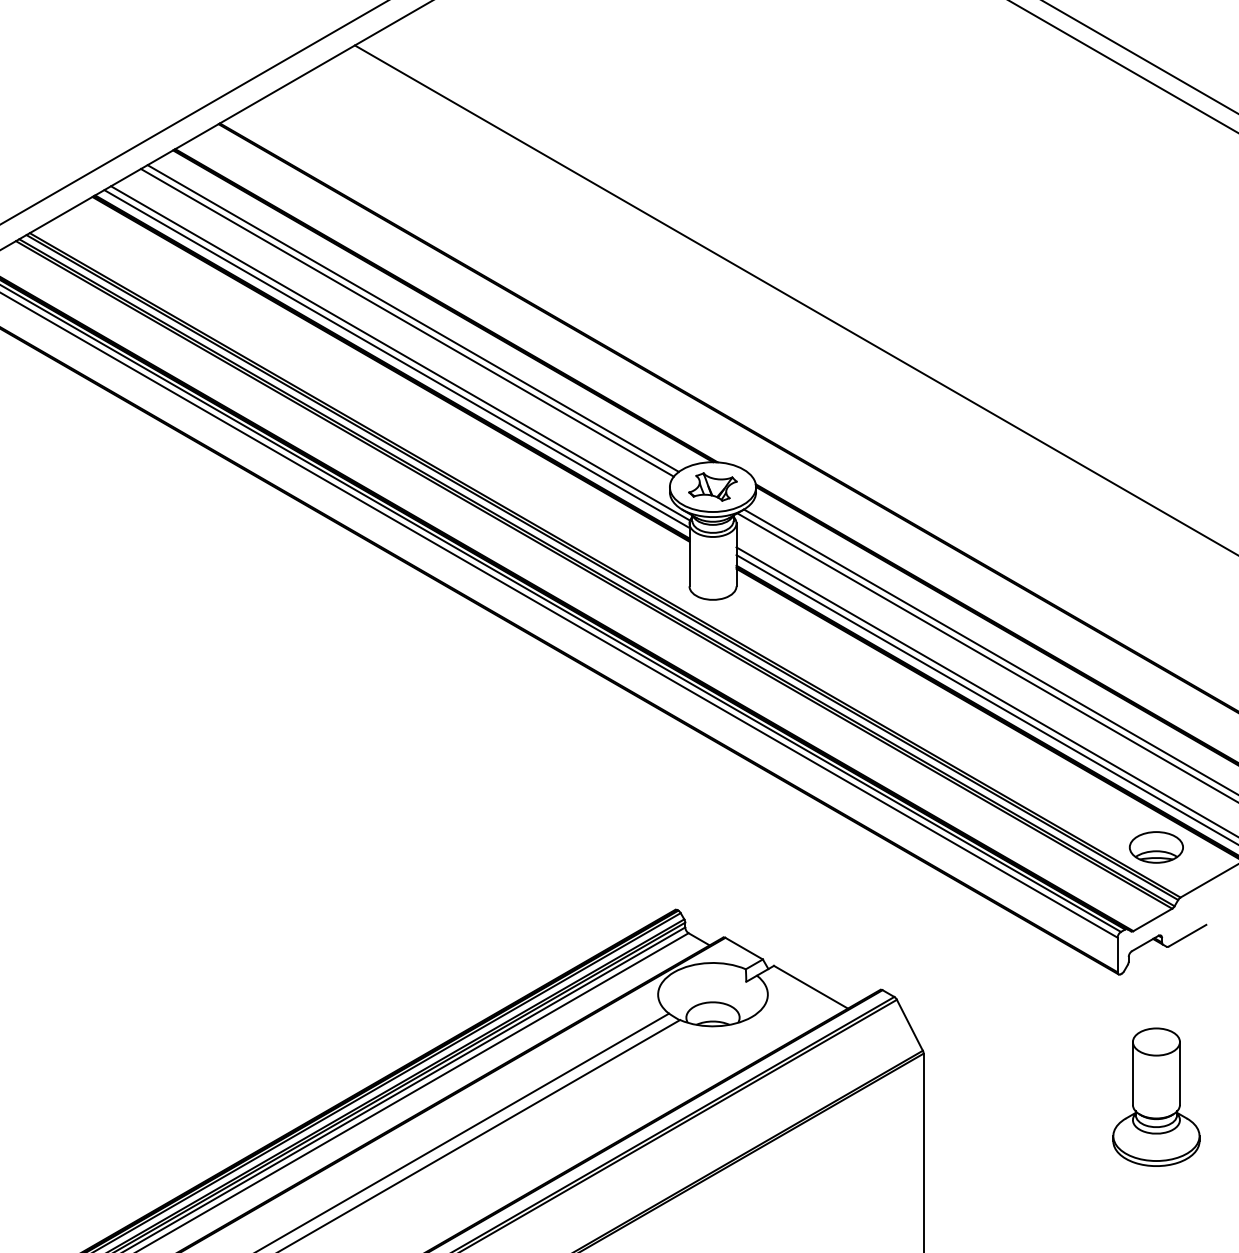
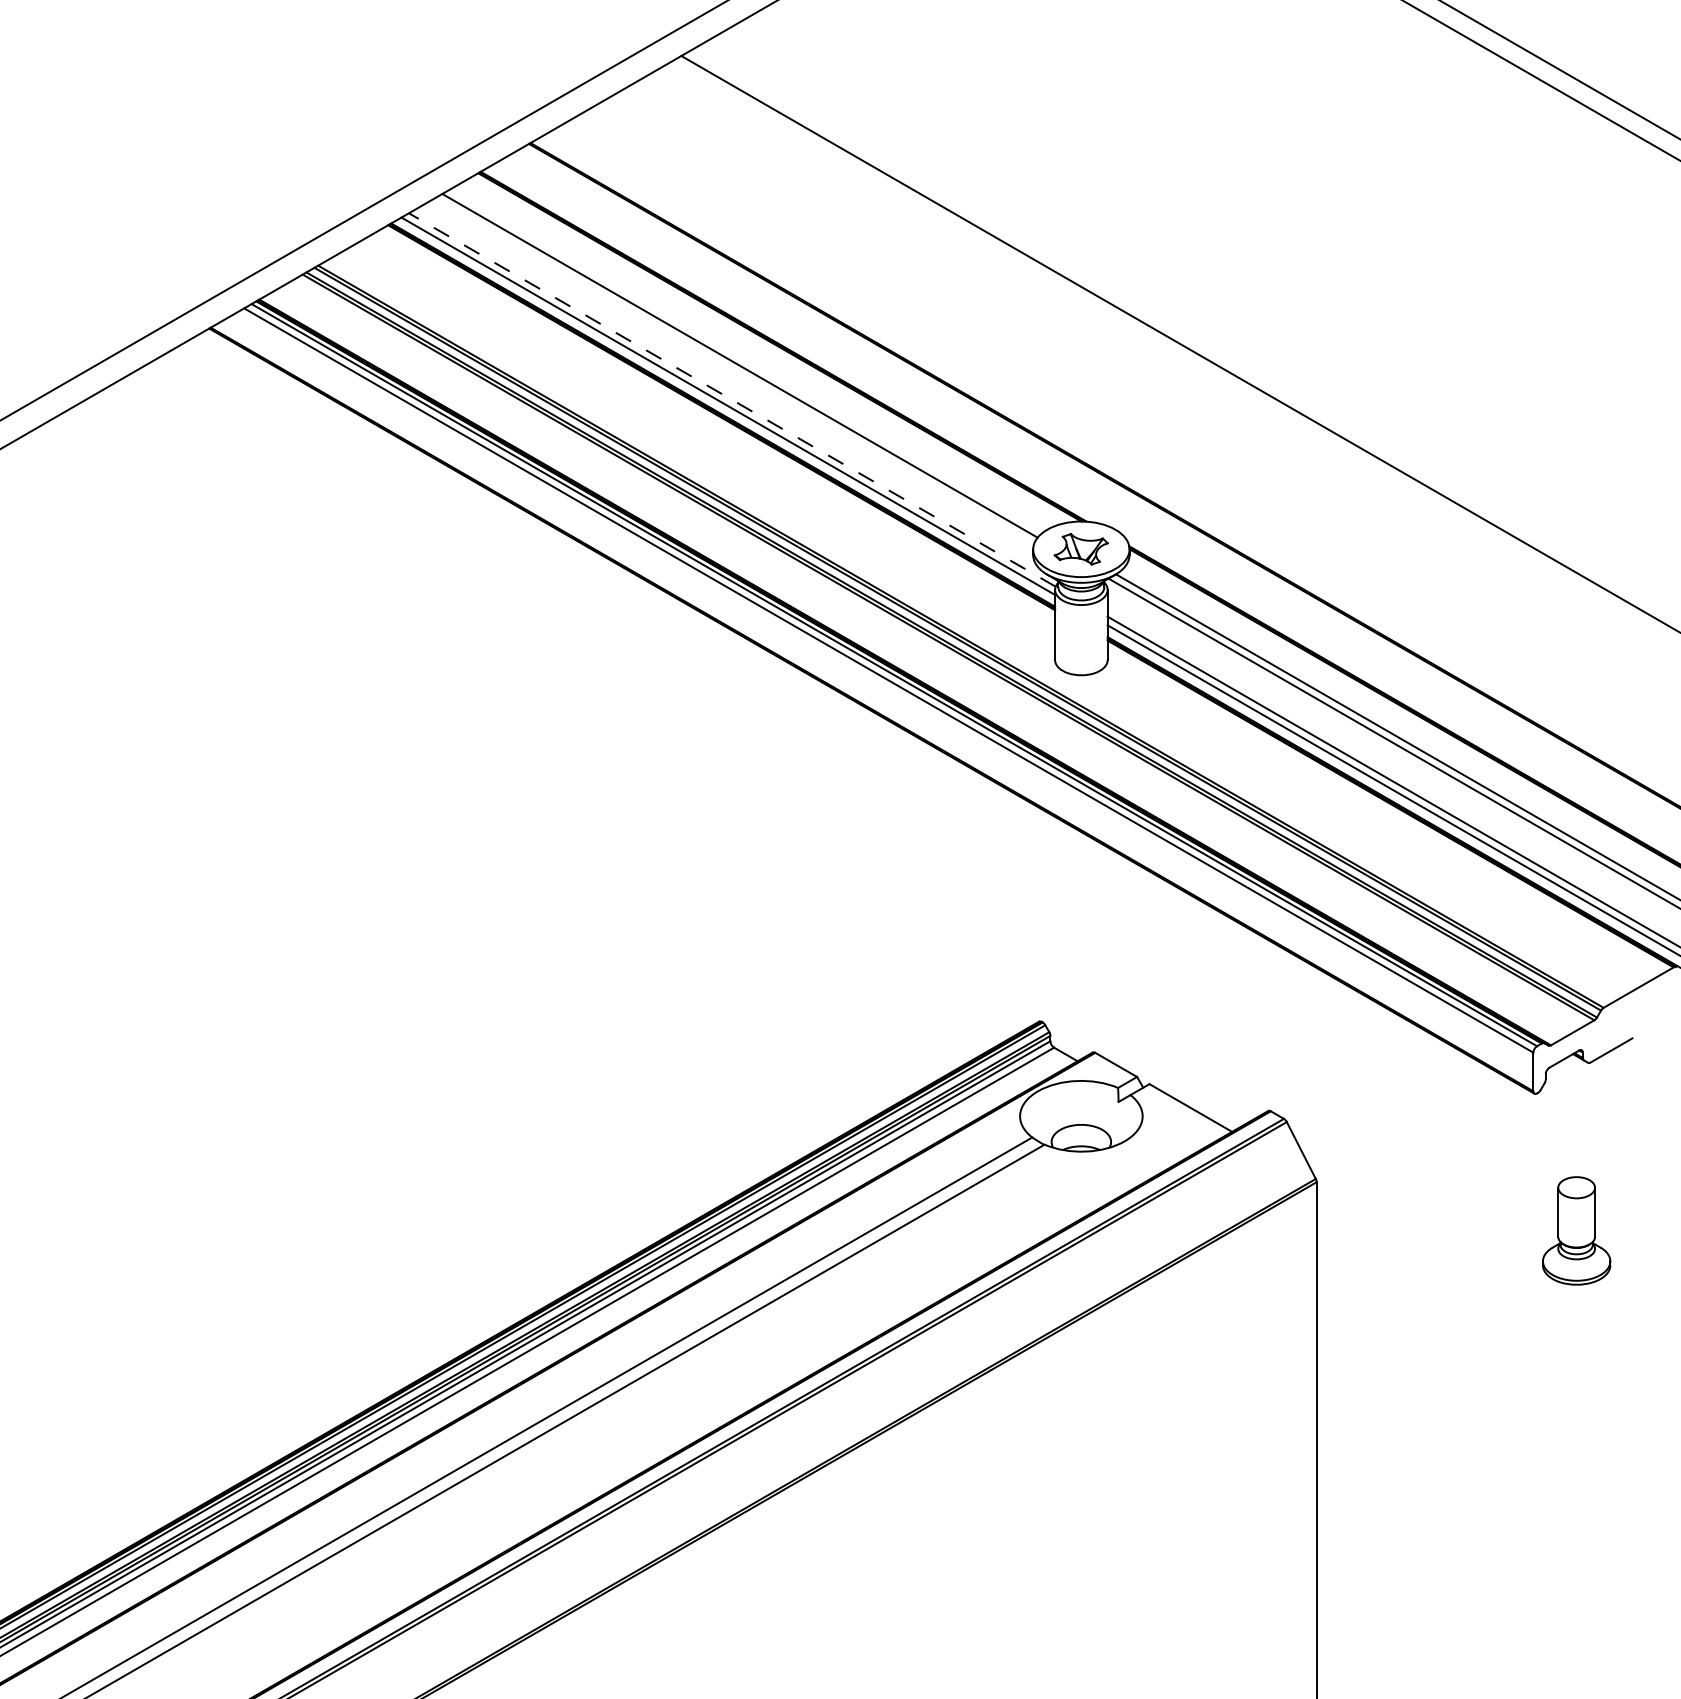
line: (413, 318) -> (746, 360), removed
line: (399, 352) -> (731, 399), solid -> dashed
part: (1156, 847) -> (1576, 951), removed
part: (1156, 1096) -> (1576, 1230), size x0.7

